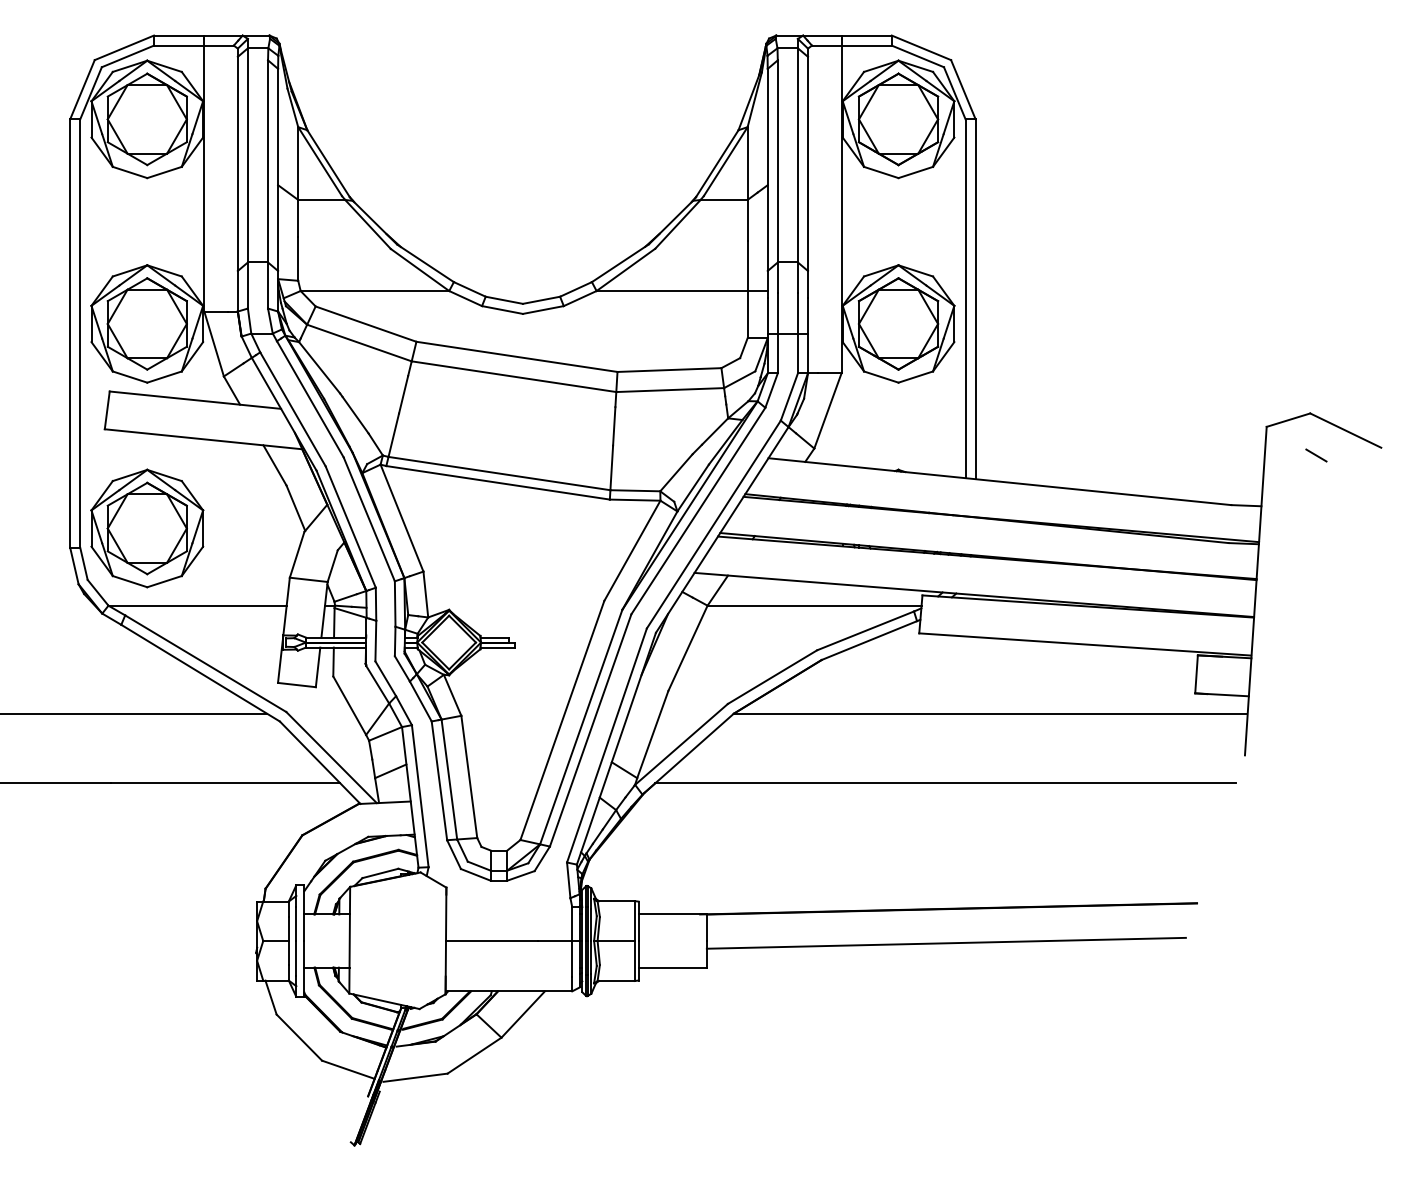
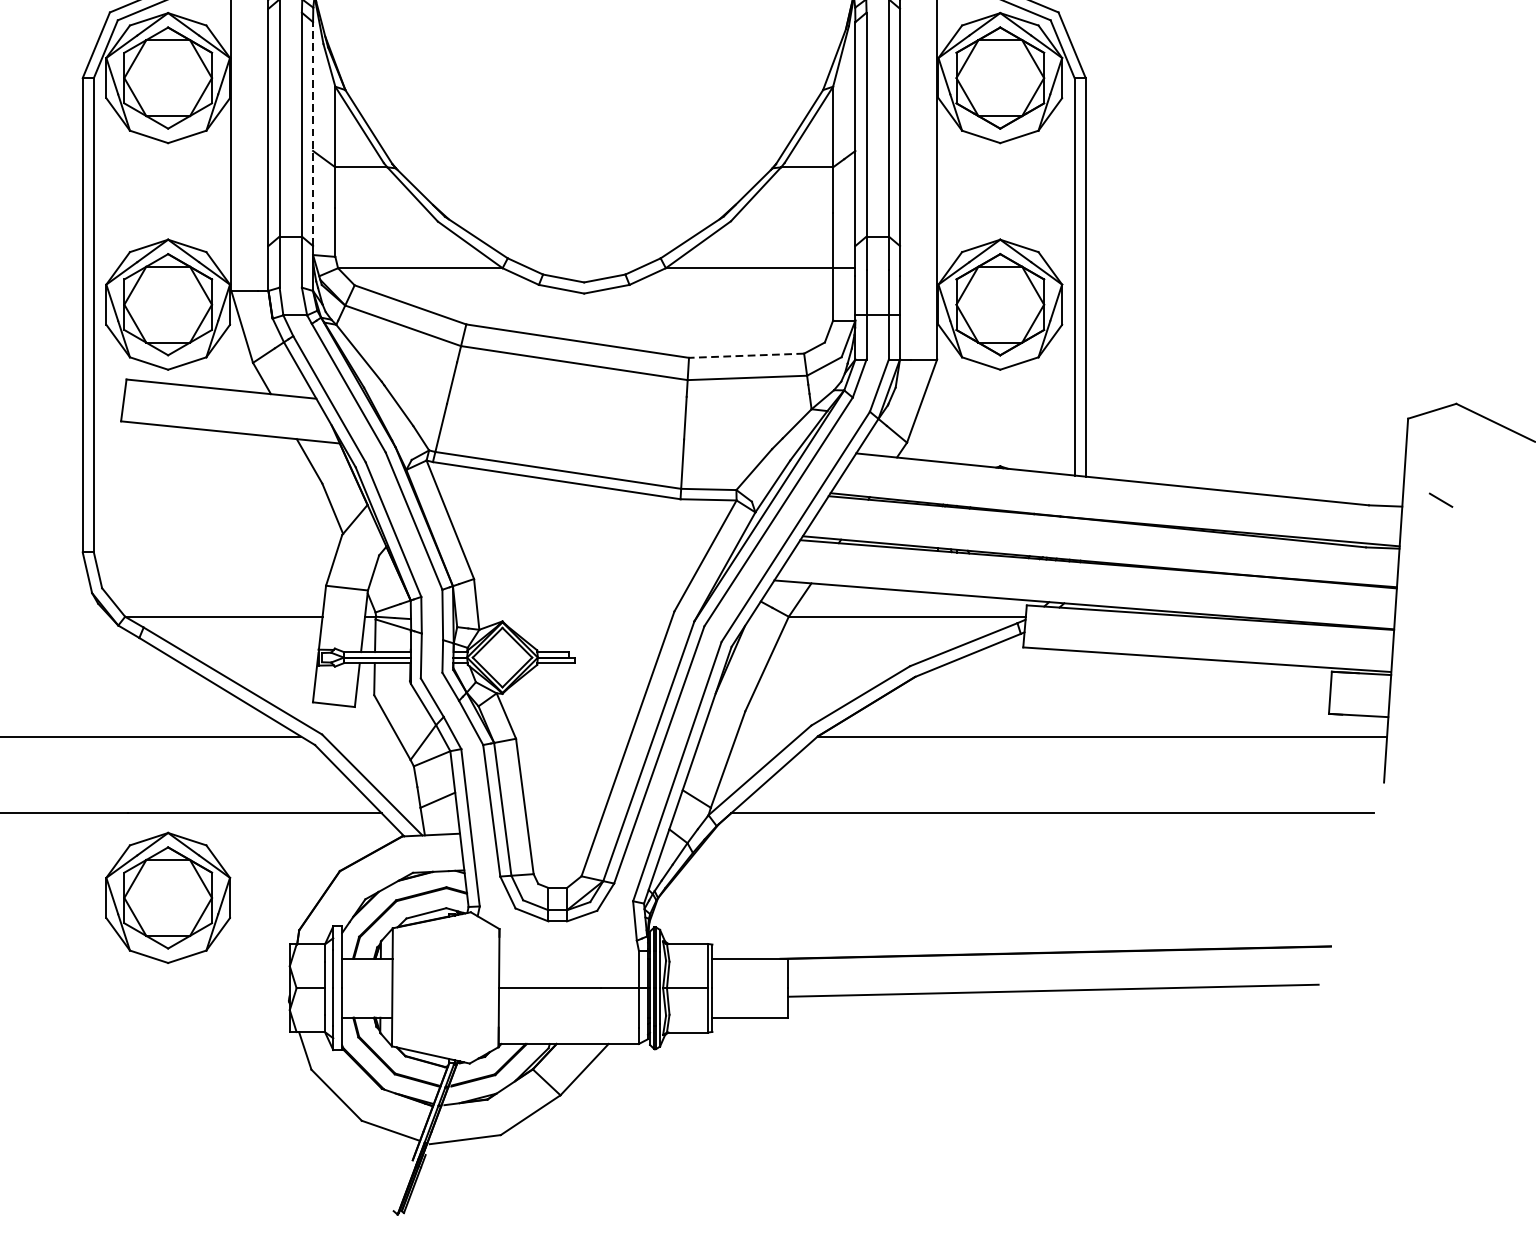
line: (278, 169) -> (313, 133), solid -> dashed
line: (669, 370) -> (746, 356), solid -> dashed
line: (1316, 455) -> (1441, 500), moved
part: (147, 528) -> (168, 897), moved

